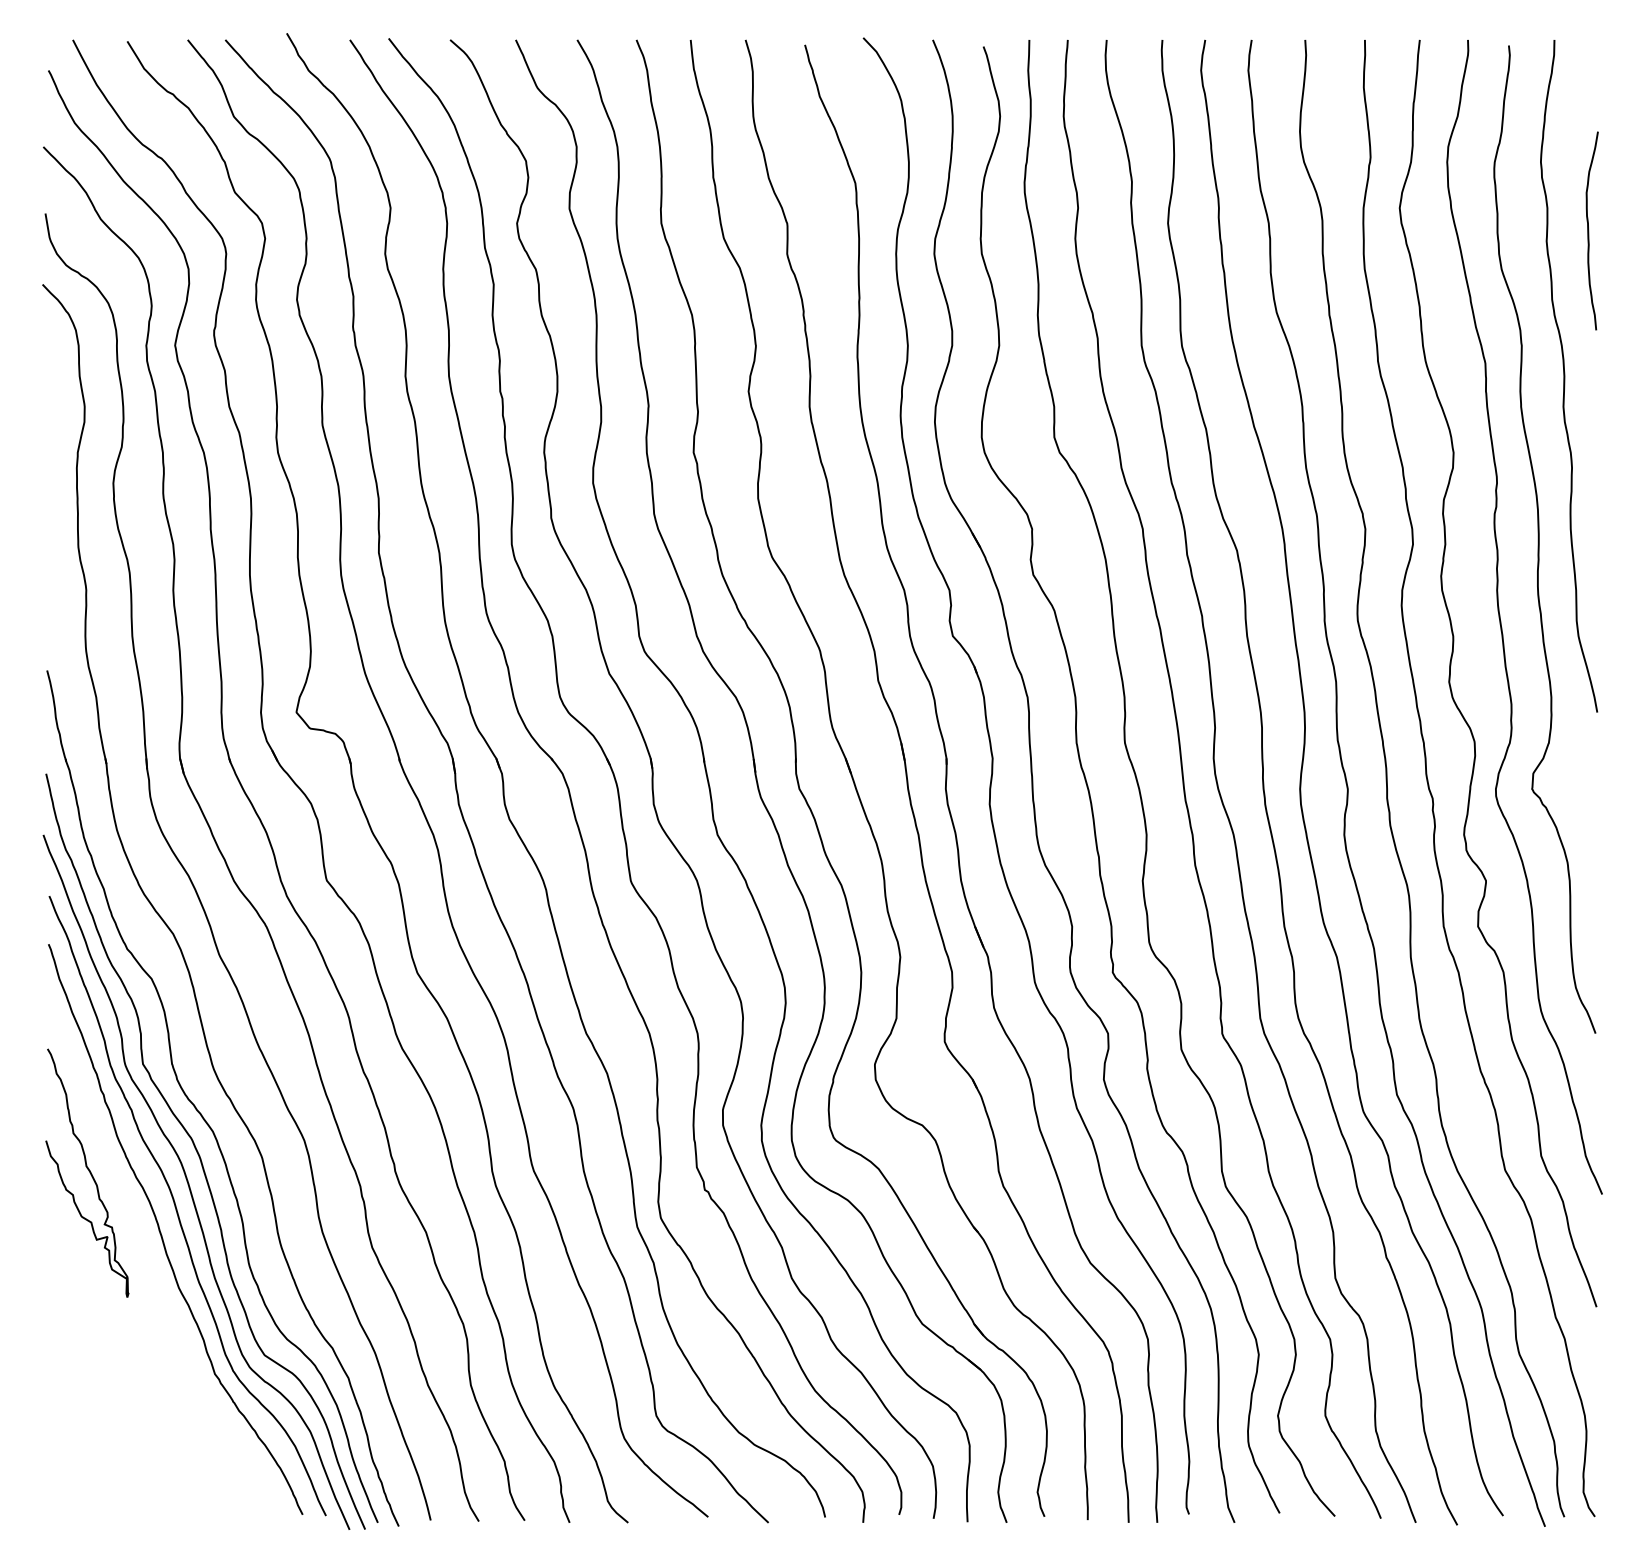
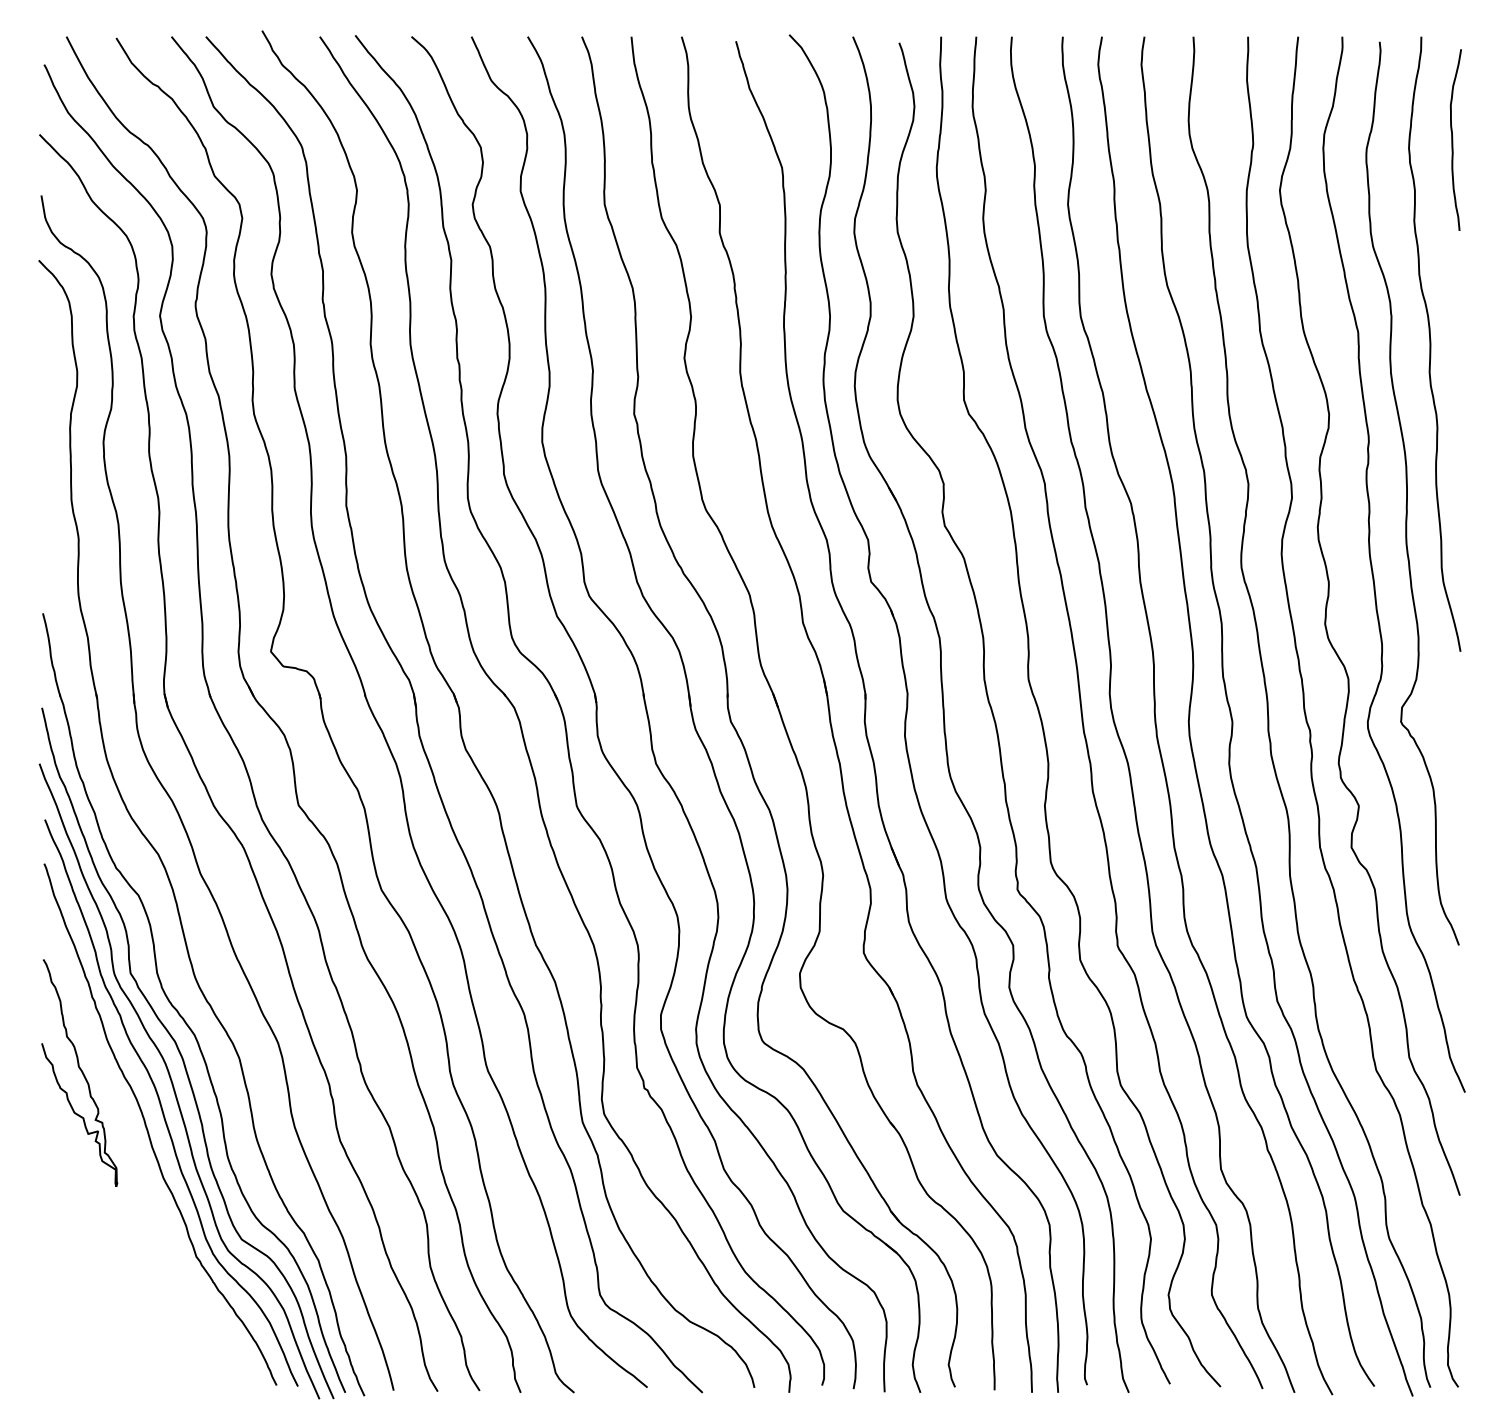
curve: (1589, 230) -> (1453, 139), moved

